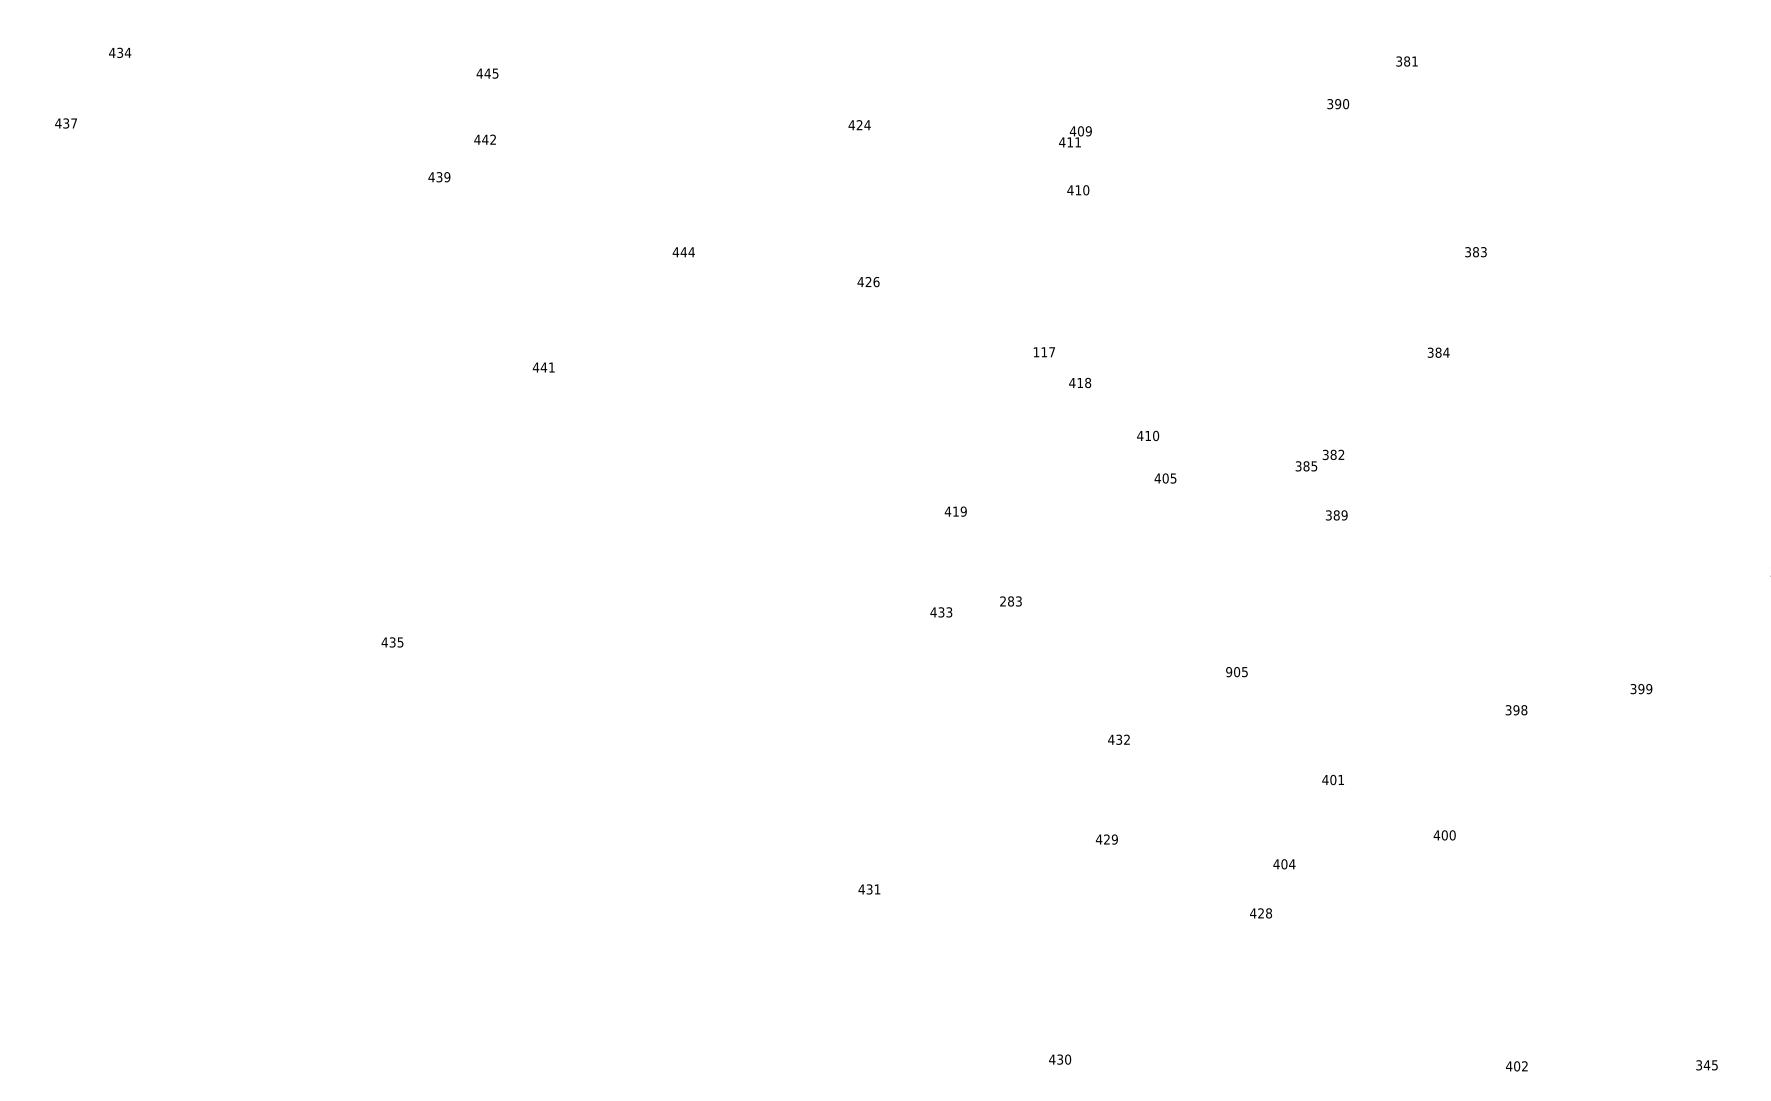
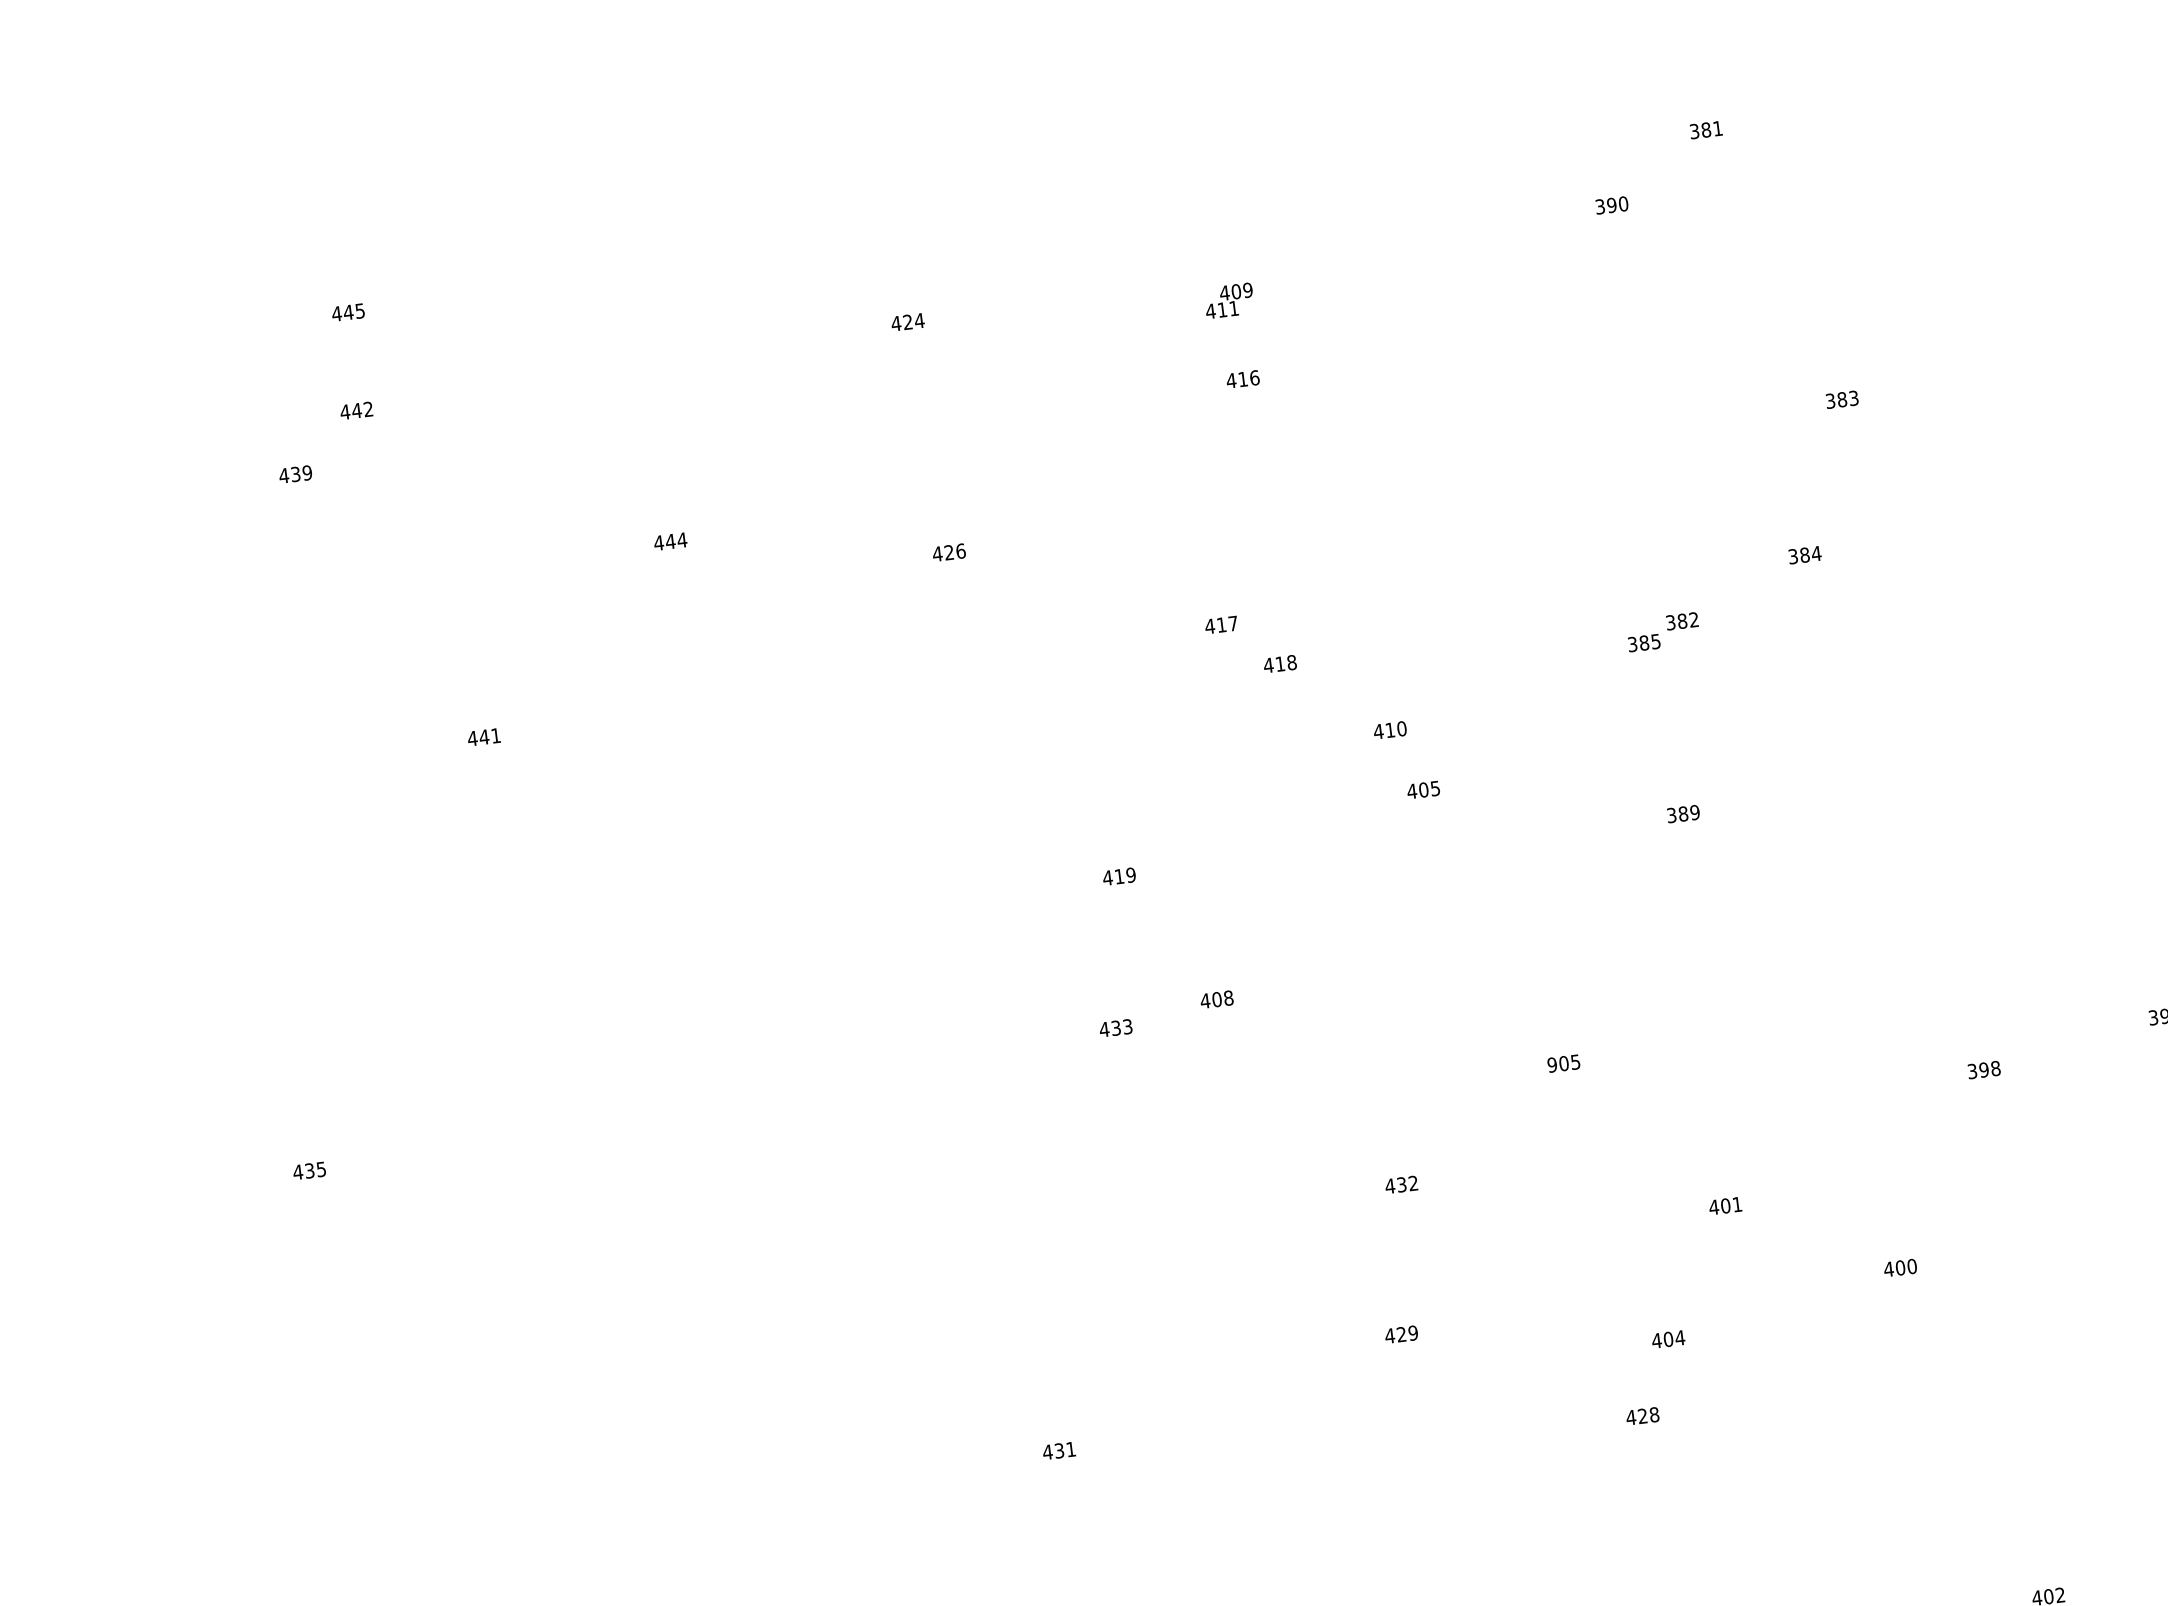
text: (1086, 190) -> (1255, 378), 410 -> 416
text: (1036, 352) -> (1210, 626), 117 -> 417
text: (1319, 460) -> (1662, 632), moved
text: (1010, 601) -> (1216, 999), 283 -> 408

